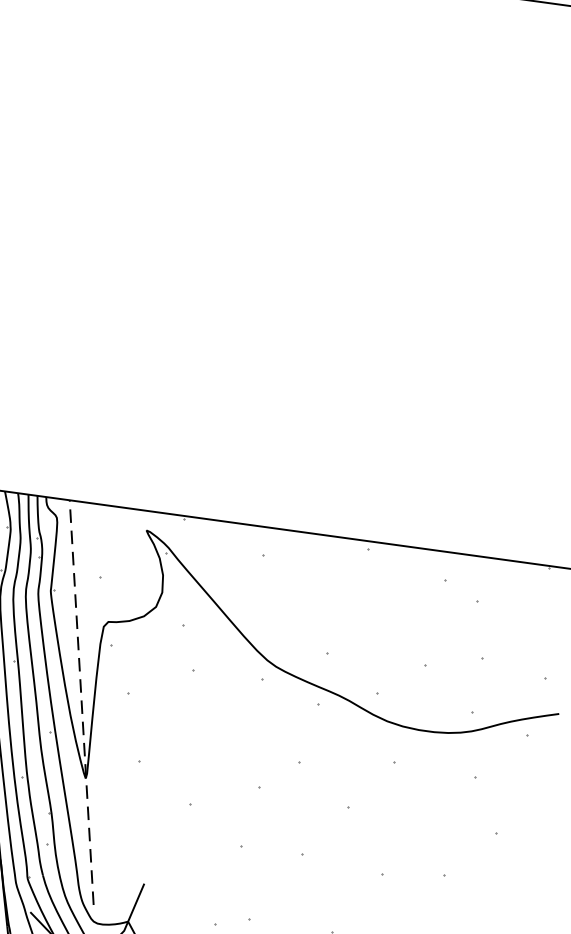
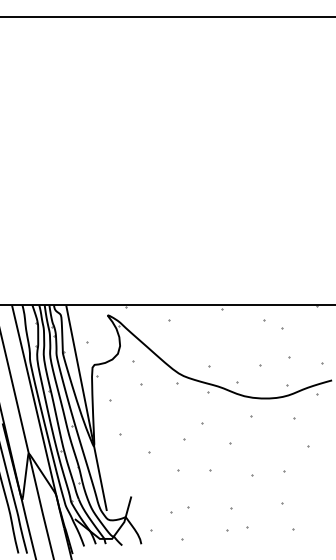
line: (81, 703) -> (86, 408), dashed -> solid

